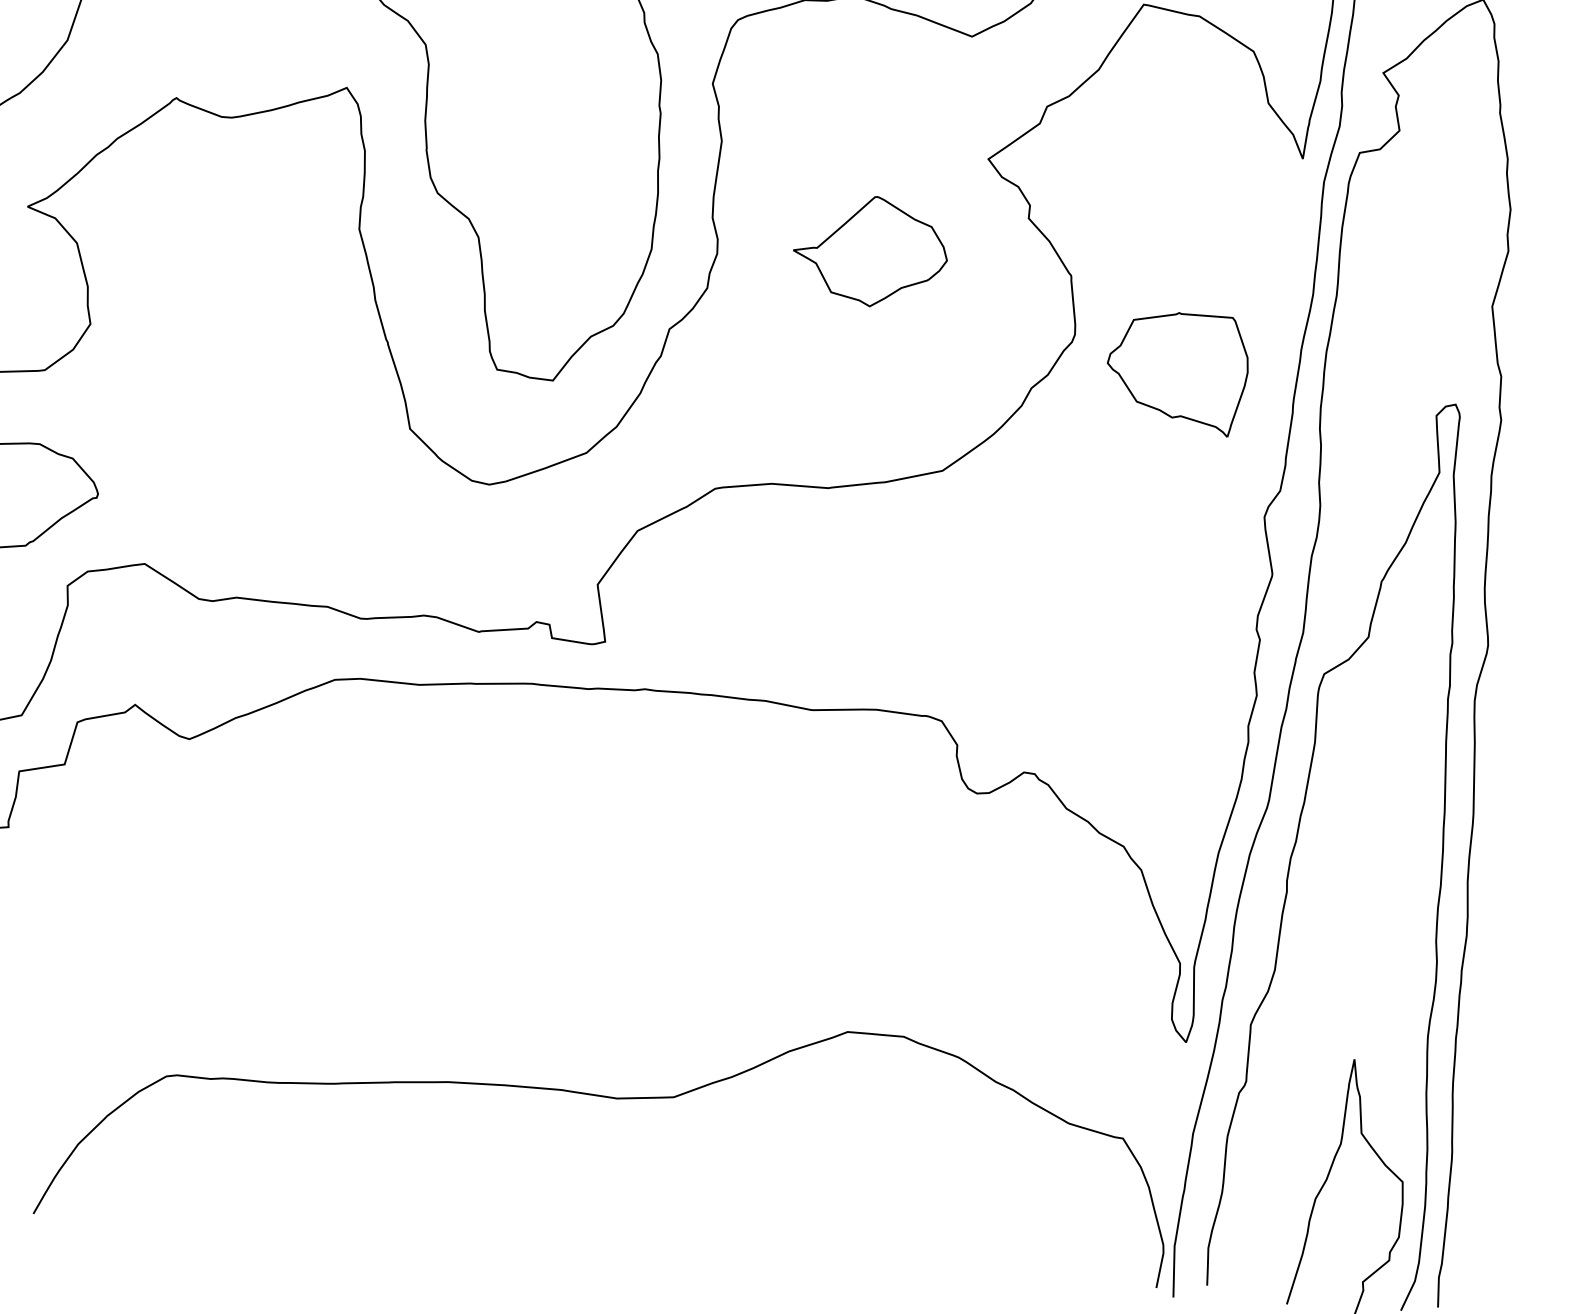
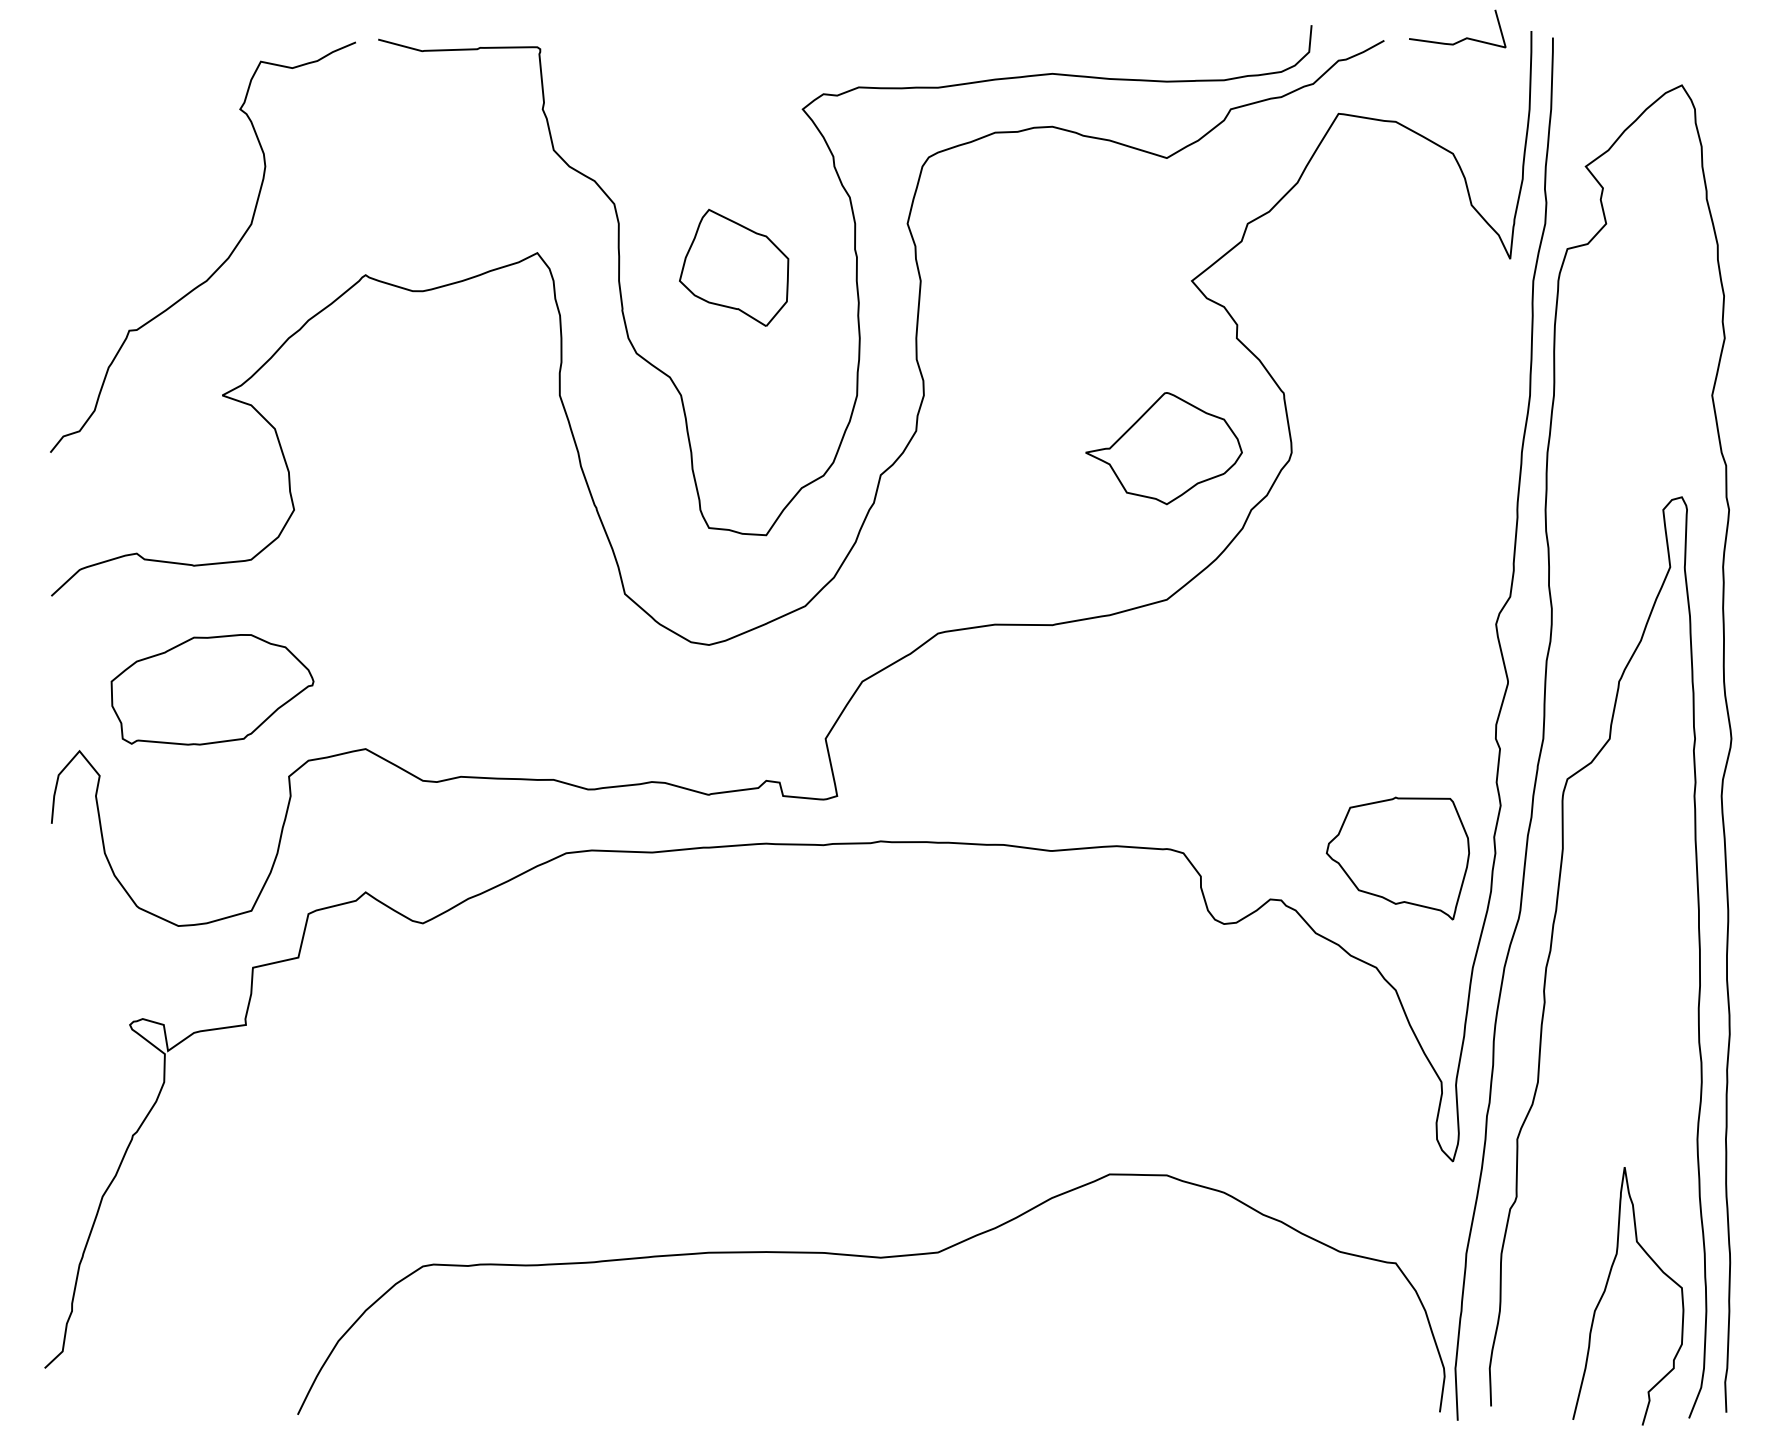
part: (539, 115) -> (734, 267), added
part: (870, 251) -> (1163, 448), moved
part: (1176, 373) -> (1397, 858), moved

